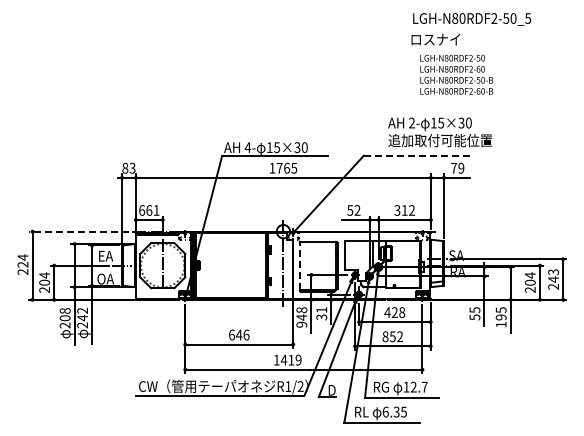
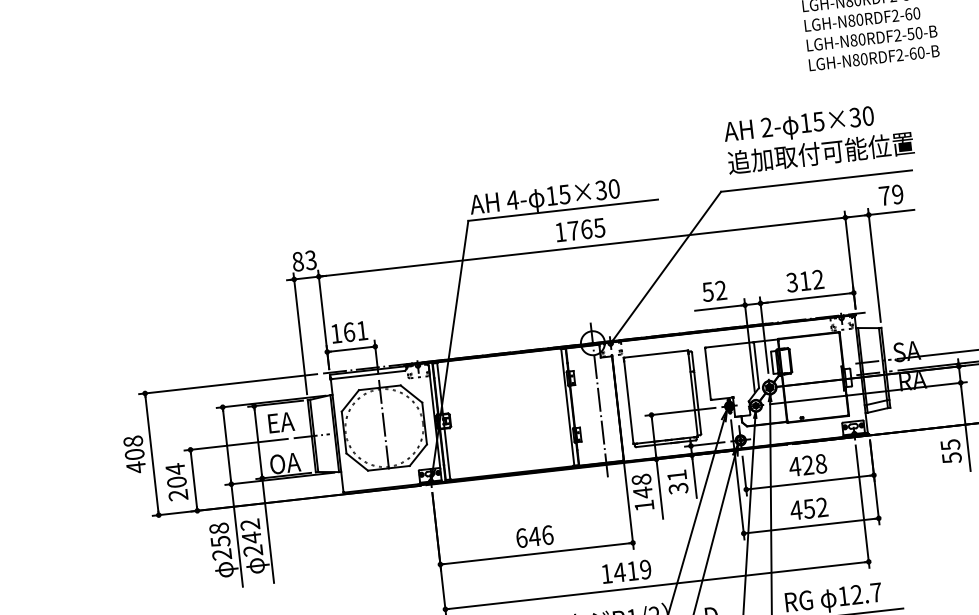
text: (440, 132) -> (819, 138), moved
line: (417, 155) -> (817, 180), dashed -> solid
text: (142, 210) -> (337, 333), 661 -> 161
line: (79, 231) -> (228, 383), dashed -> solid
text: (22, 264) -> (133, 454), 224 -> 408
line: (299, 265) -> (628, 400), dashed -> solid
text: (64, 318) -> (219, 542), 208 -> 258
text: (301, 324) -> (643, 505), 948 -> 148
text: (385, 336) -> (796, 509), 852 -> 452

